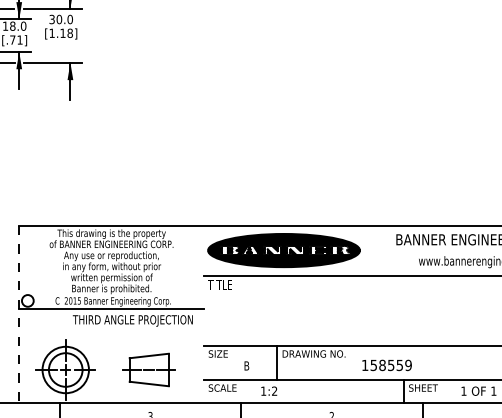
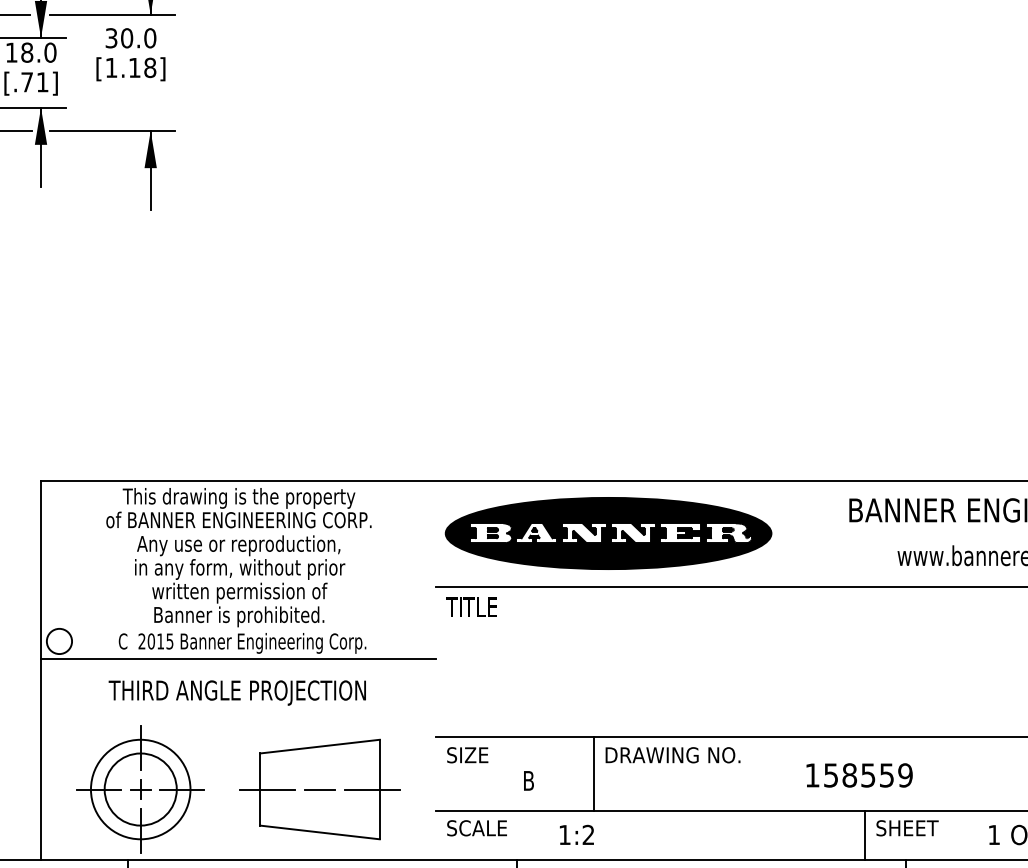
line: (19, 314) -> (41, 670), dashed -> solid
text: (132, 320) -> (236, 692), moved
text: (386, 365) -> (858, 775), moved
part: (148, 369) -> (318, 788), size x1.43

